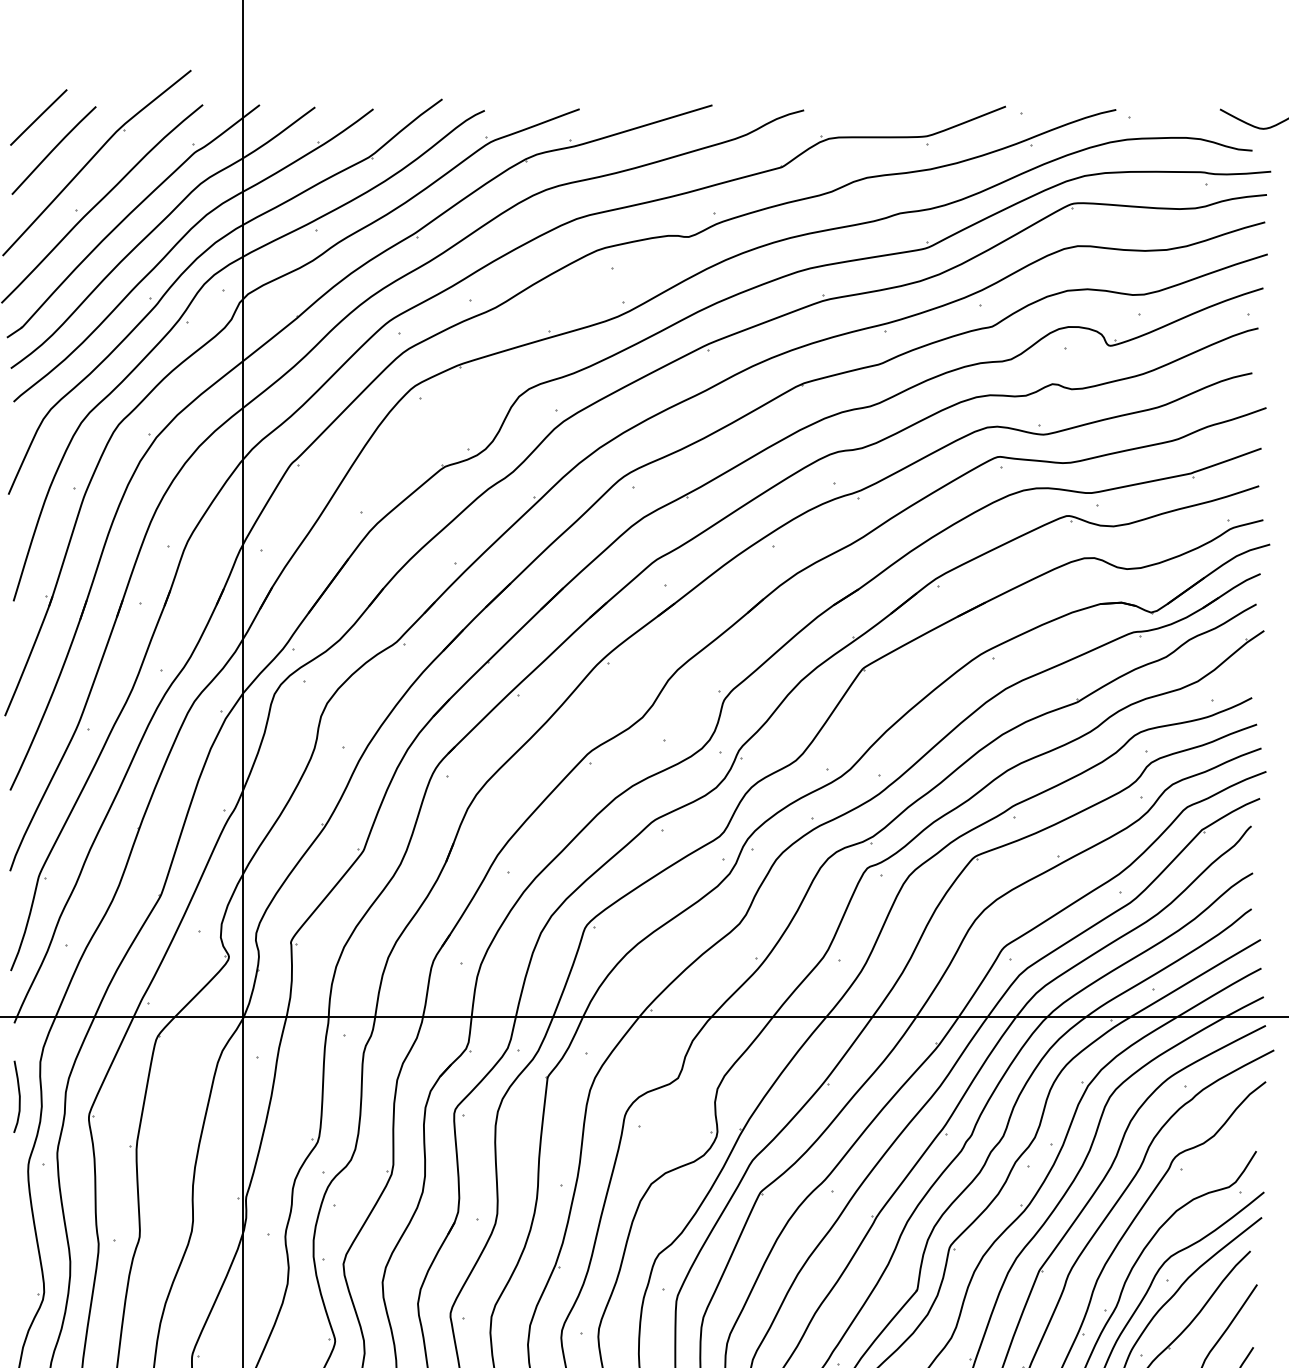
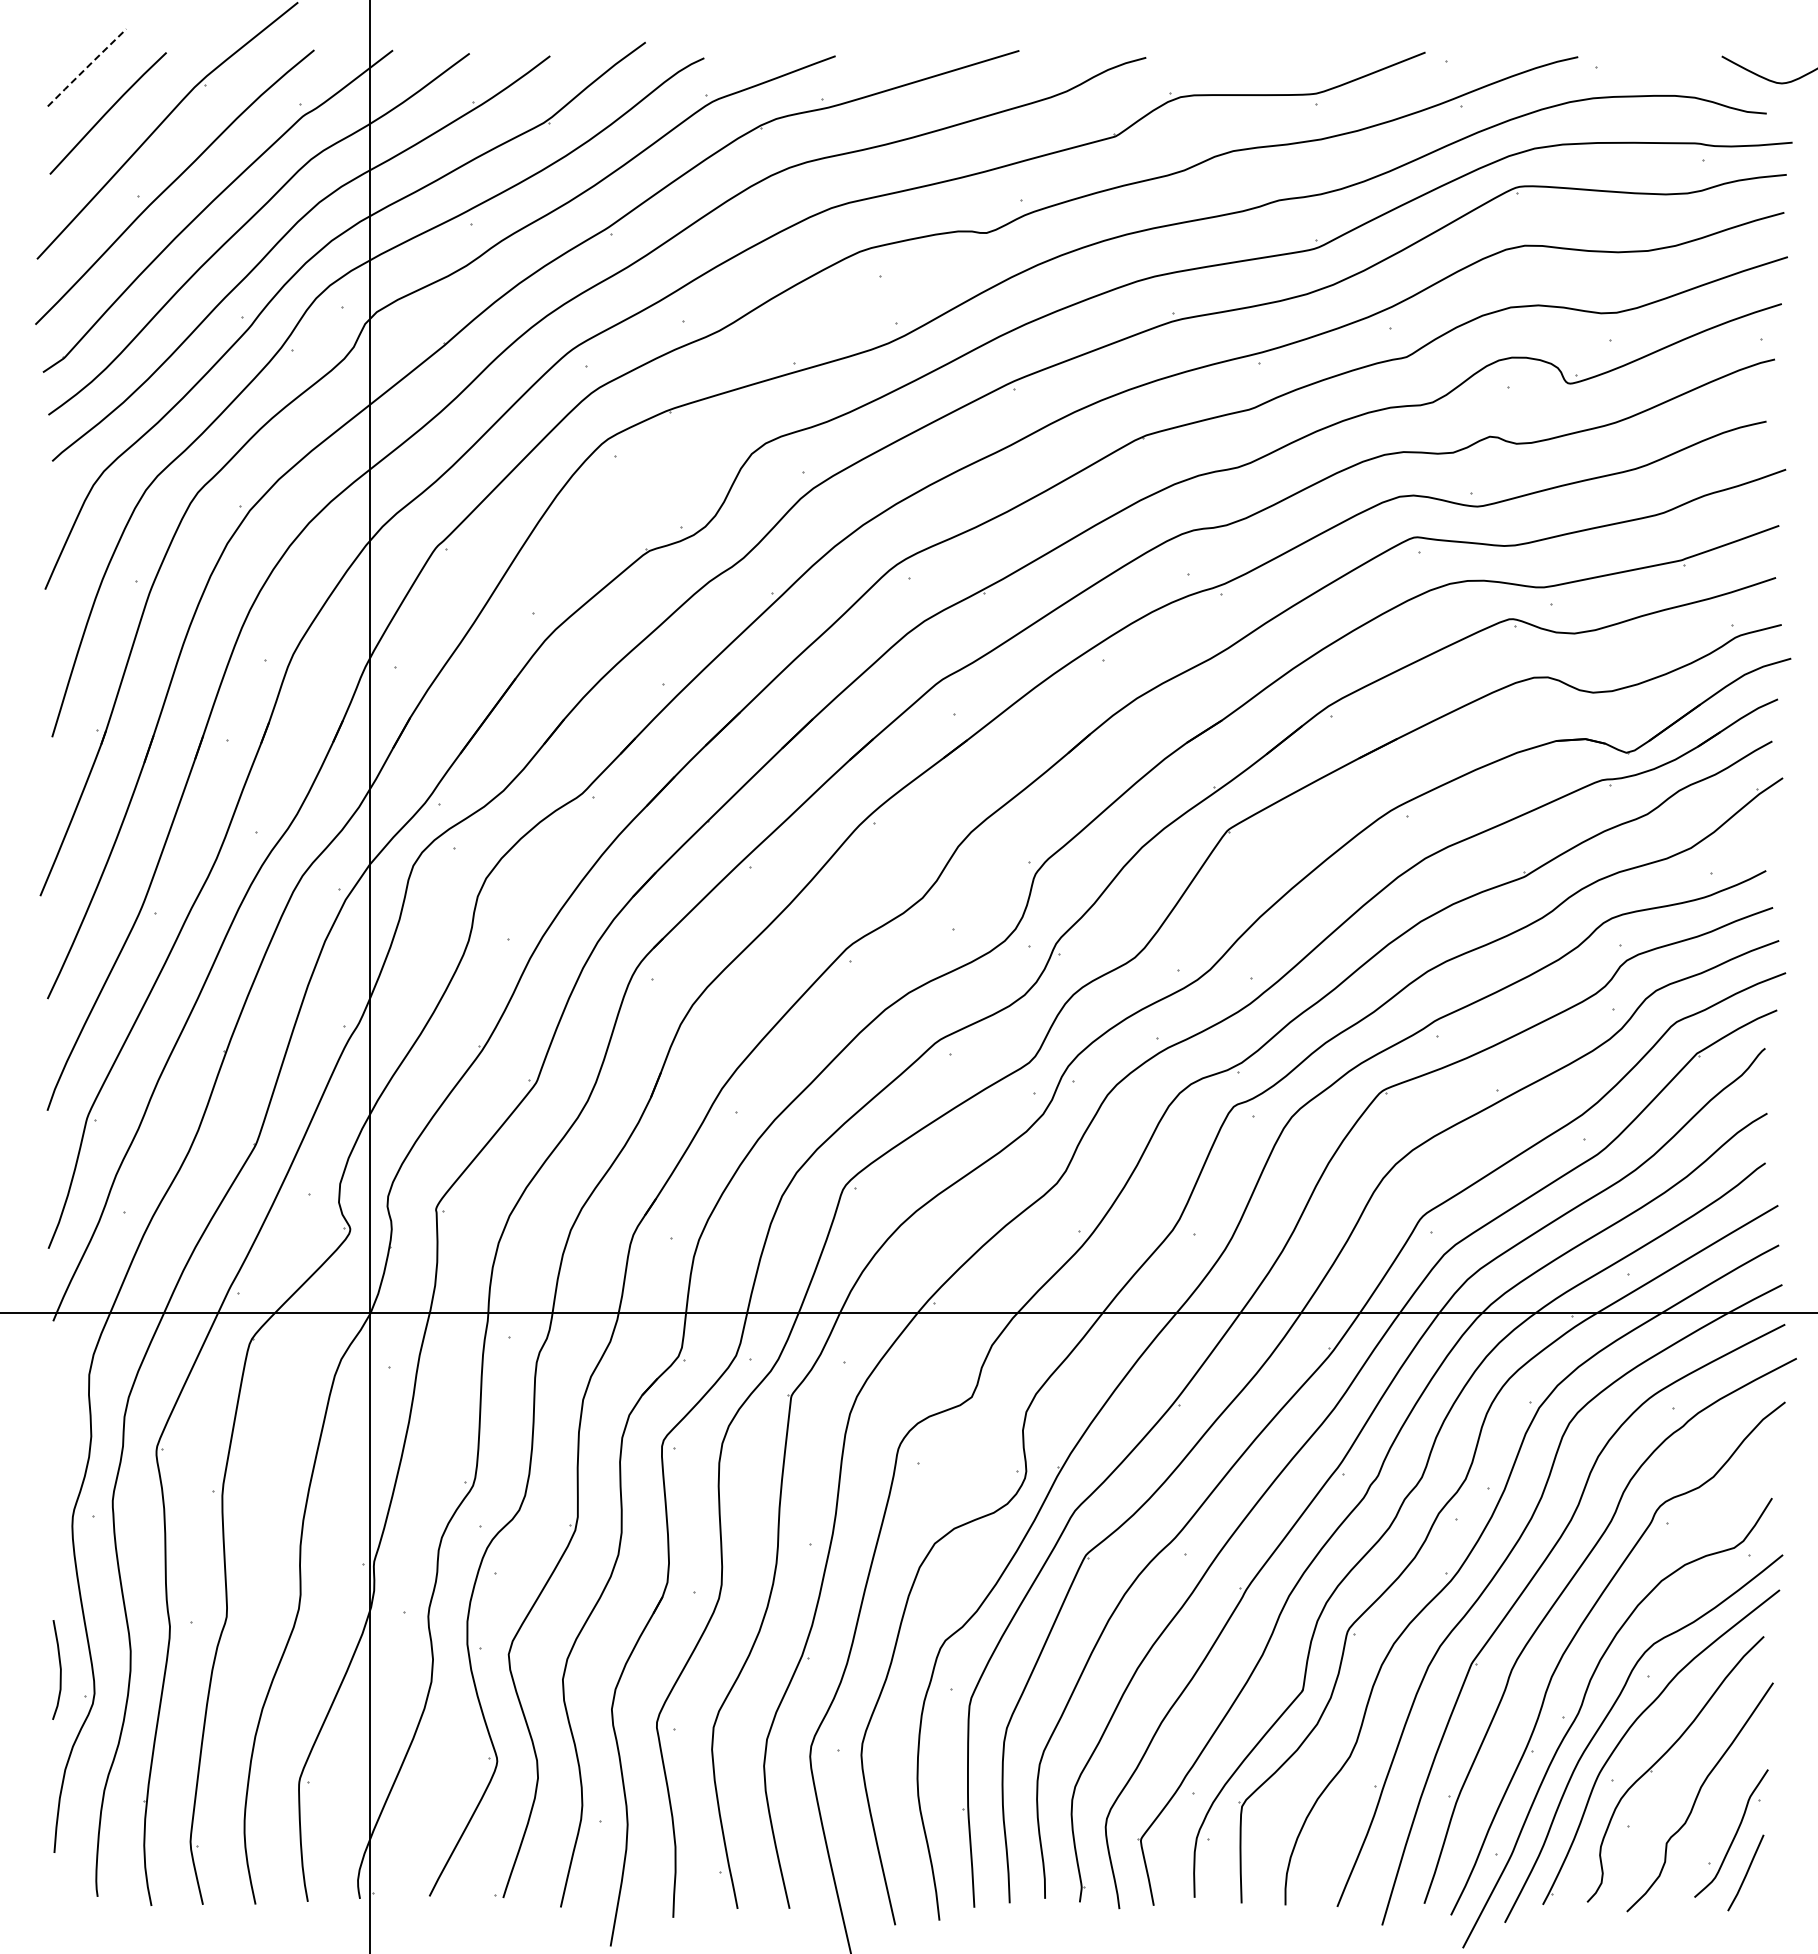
line: (38, 117) -> (86, 67), solid -> dashed
curve: (18, 1095) -> (59, 1668), moved

